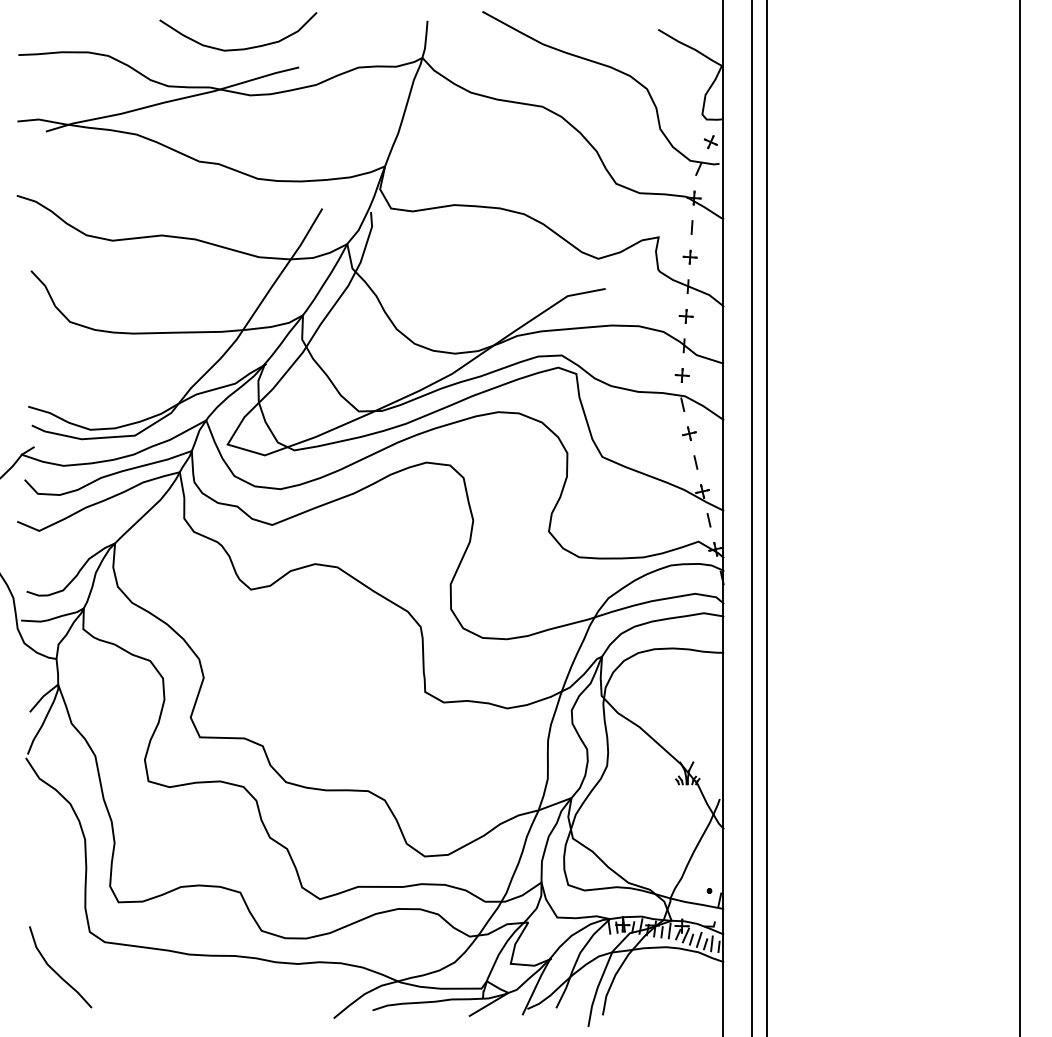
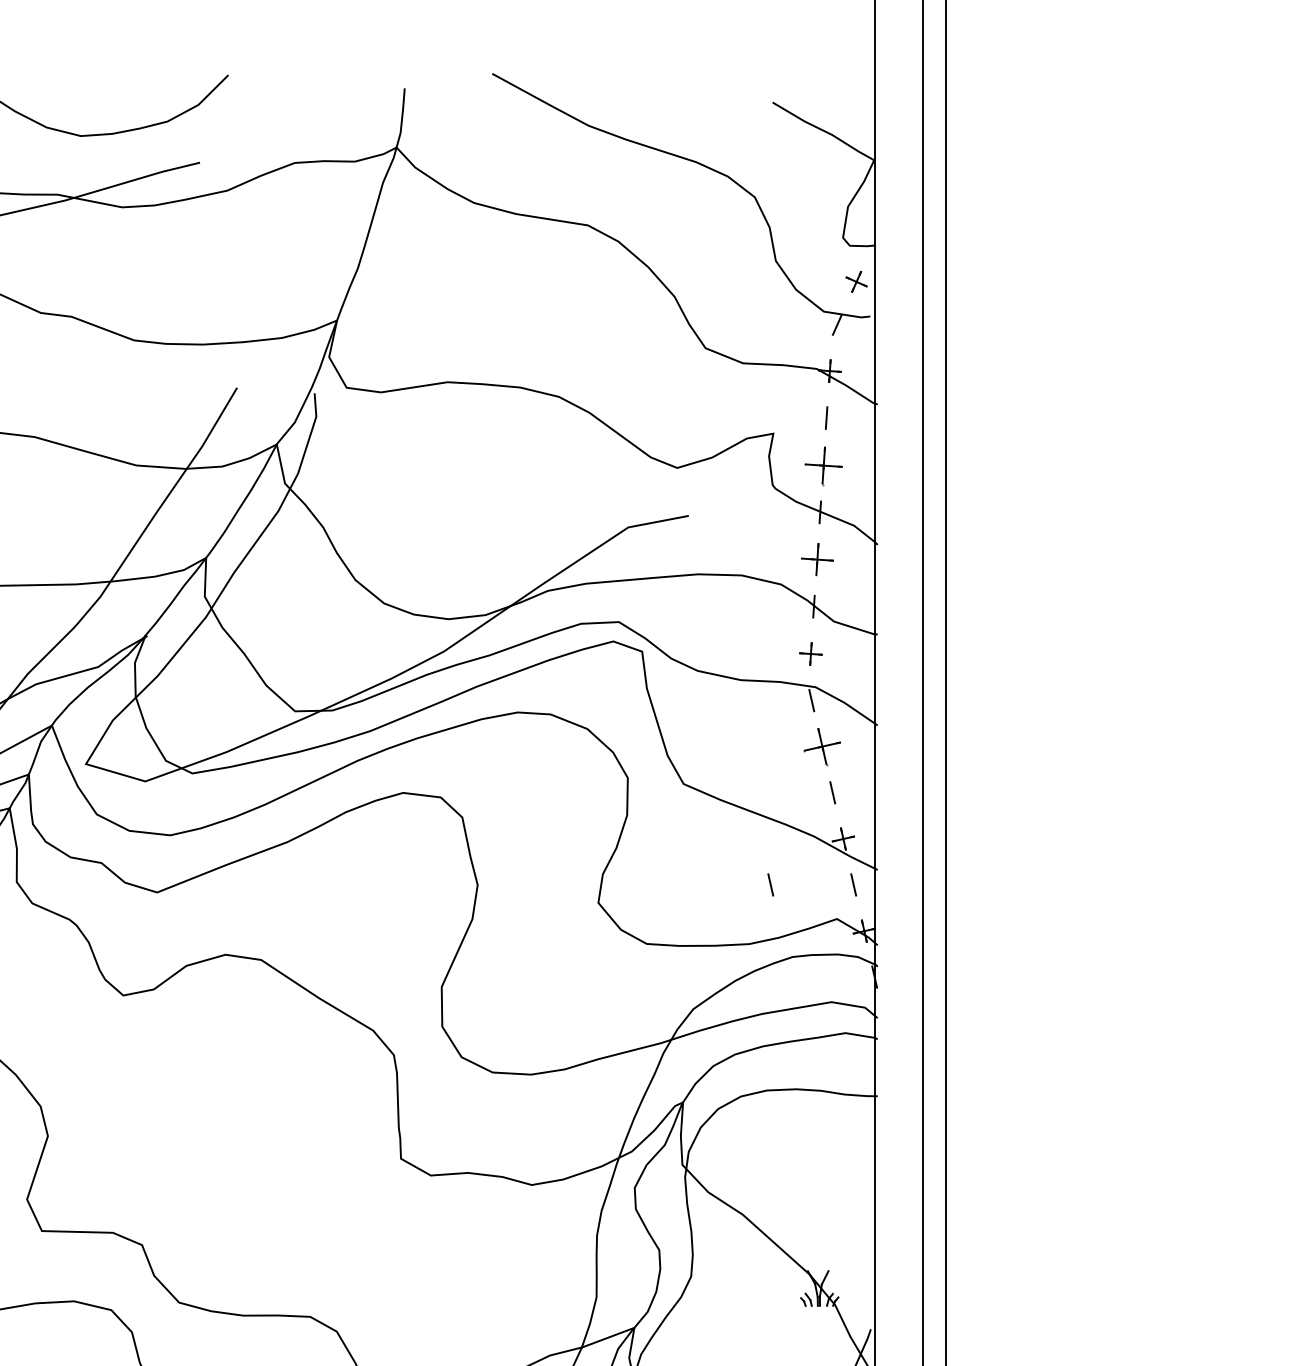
part: (689, 256) -> (822, 464), size x1.6
part: (685, 316) -> (816, 559), size x1.4
part: (689, 433) -> (822, 746), size x1.6
line: (656, 520) -> (769, 885), added

